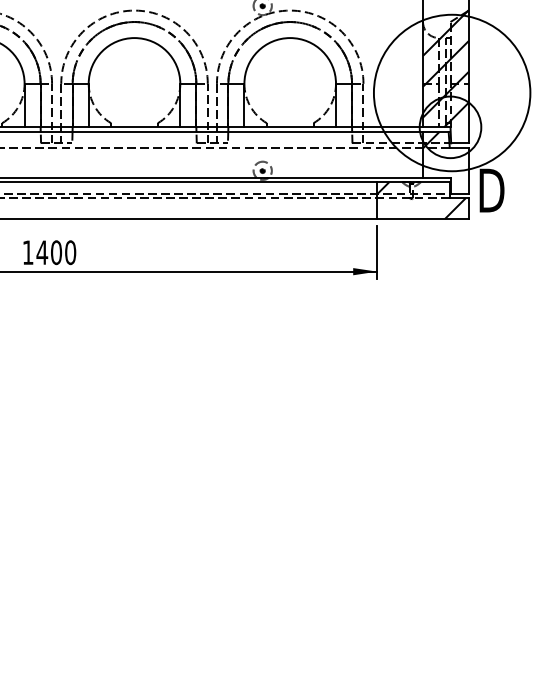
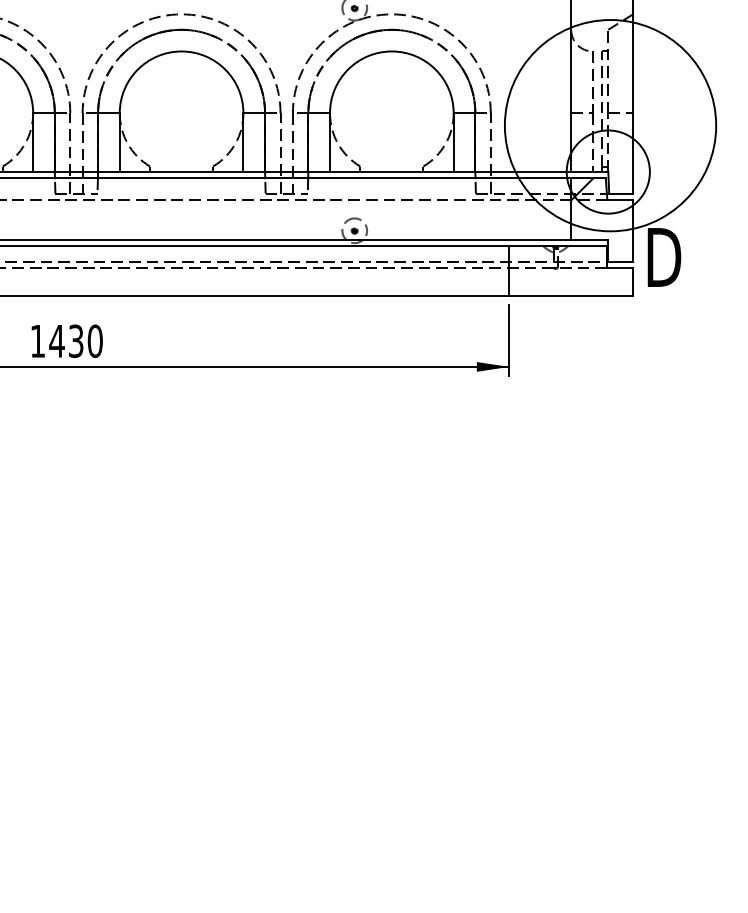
hatch: (445, 68) -> (601, 92), removed
hatch: (421, 200) -> (569, 270), removed
text: (56, 252) -> (76, 341), 1400 -> 1430

